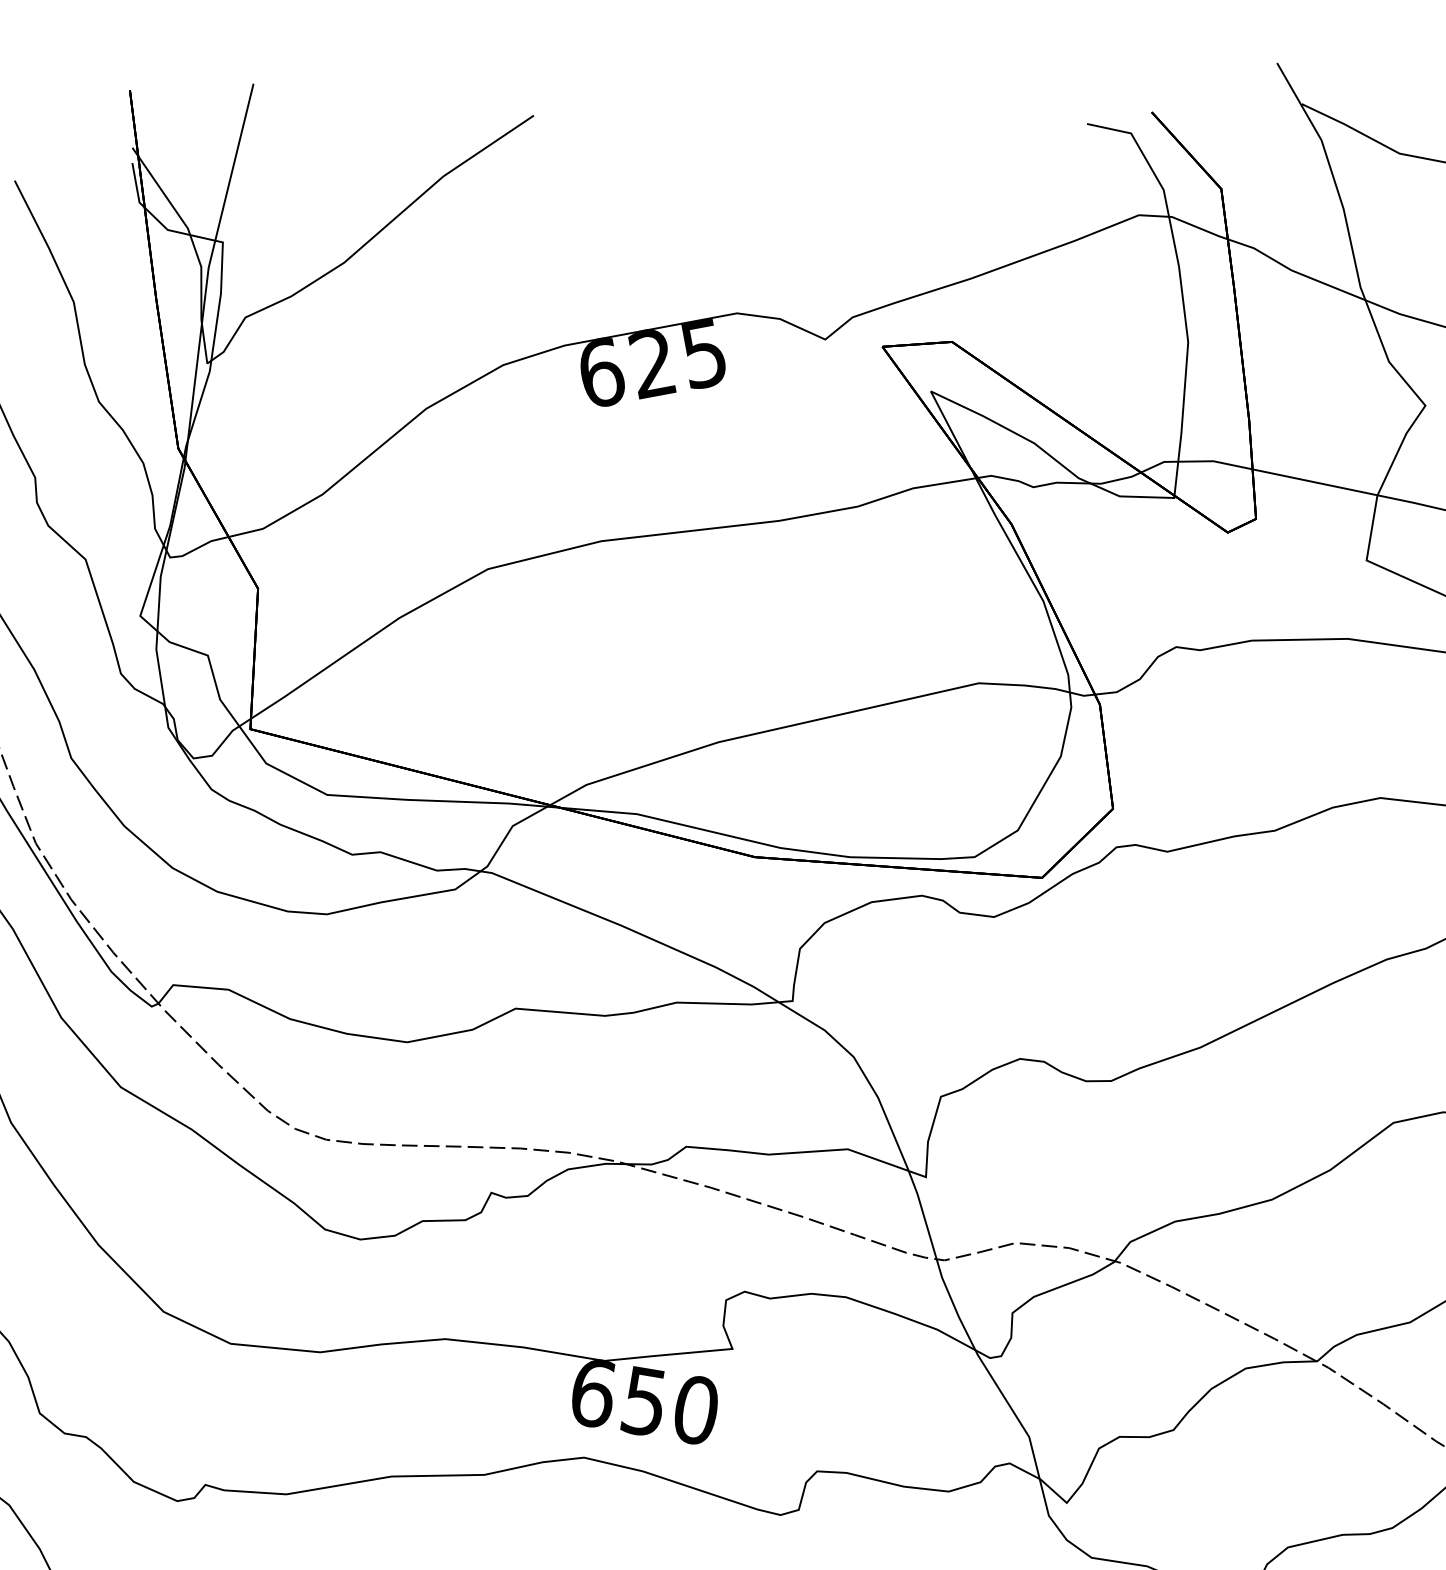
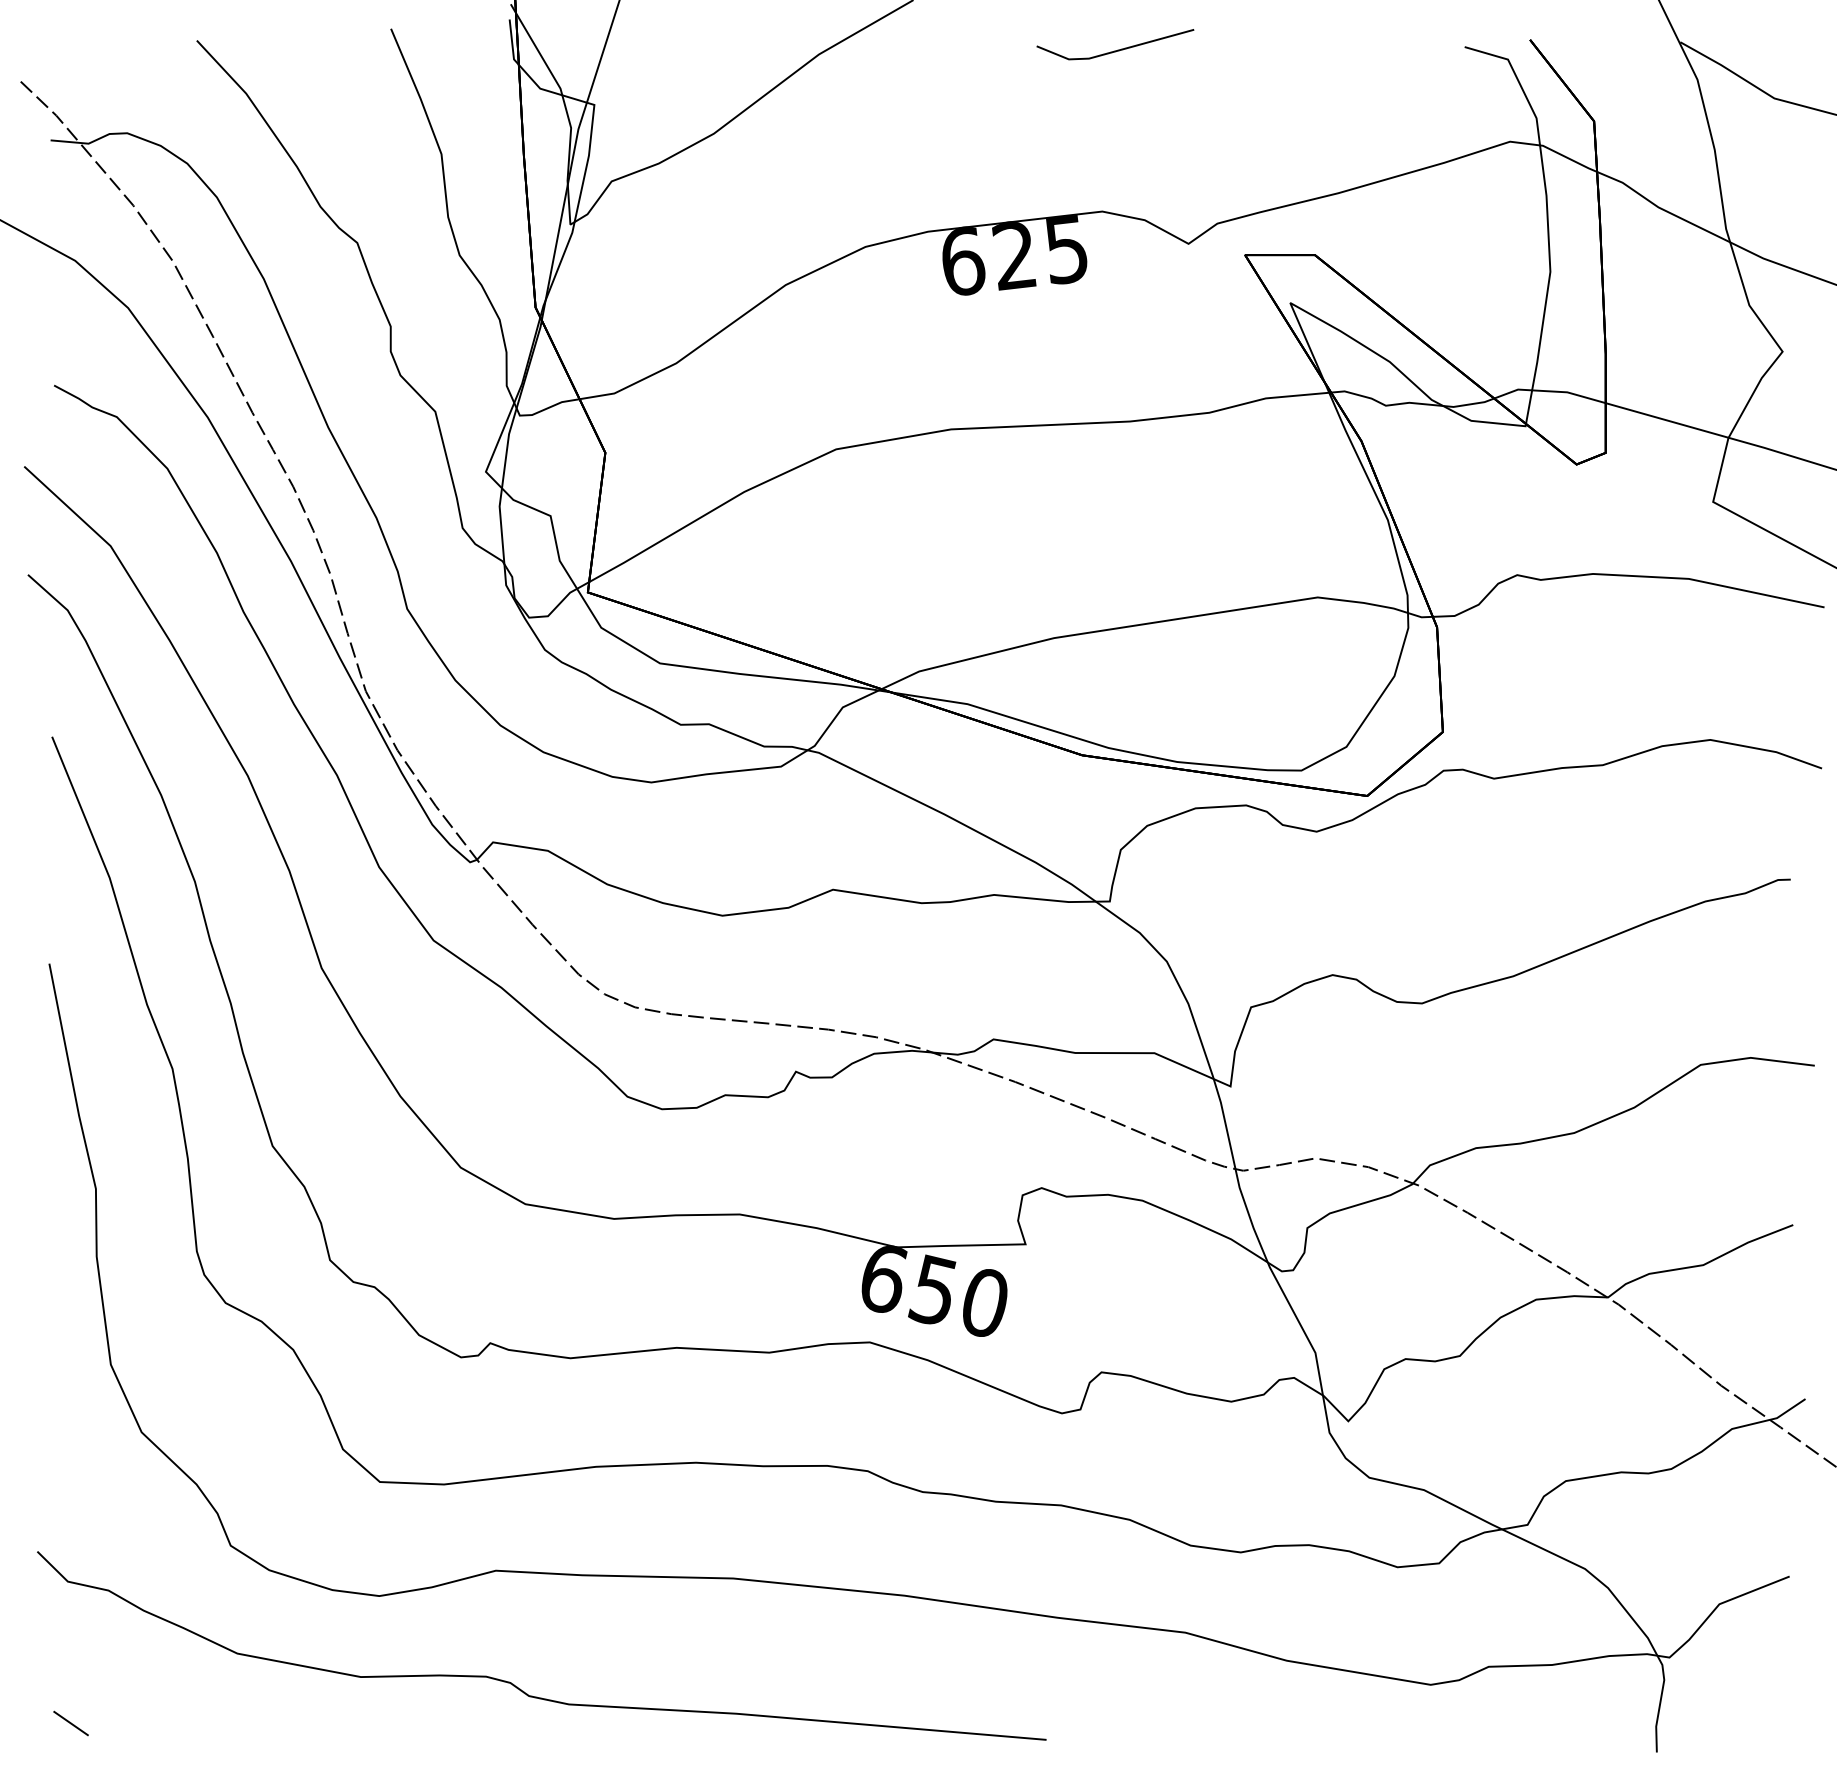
line: (740, 150) -> (1117, 49), added

